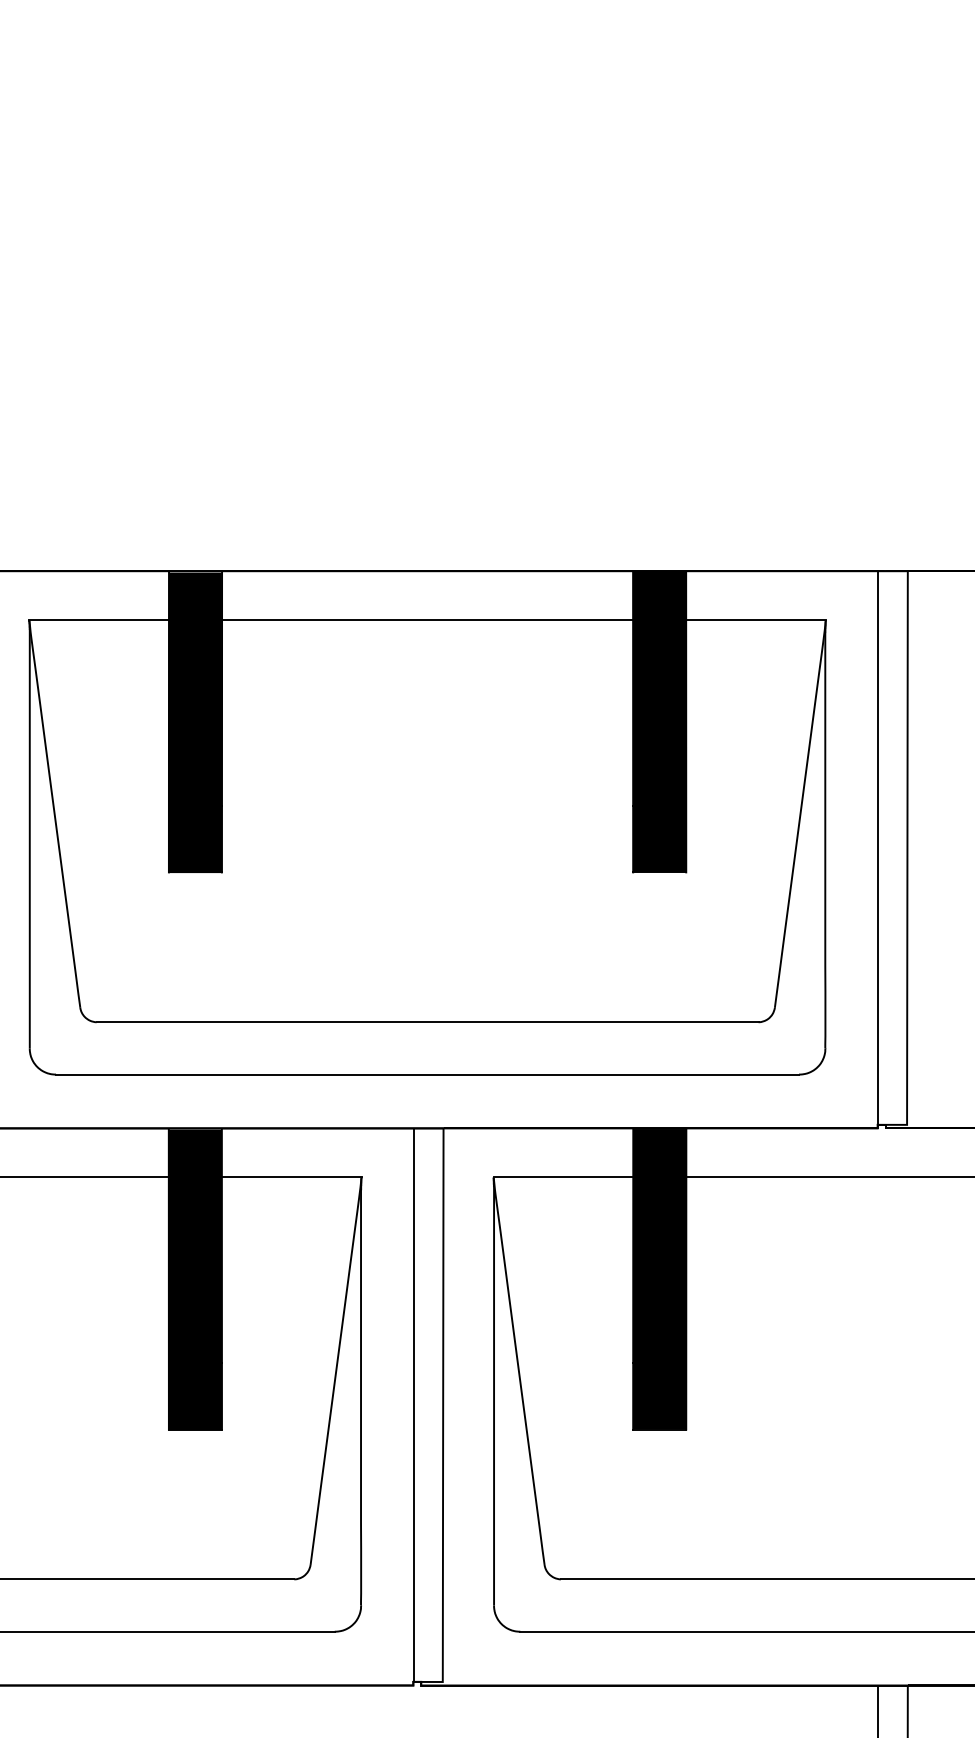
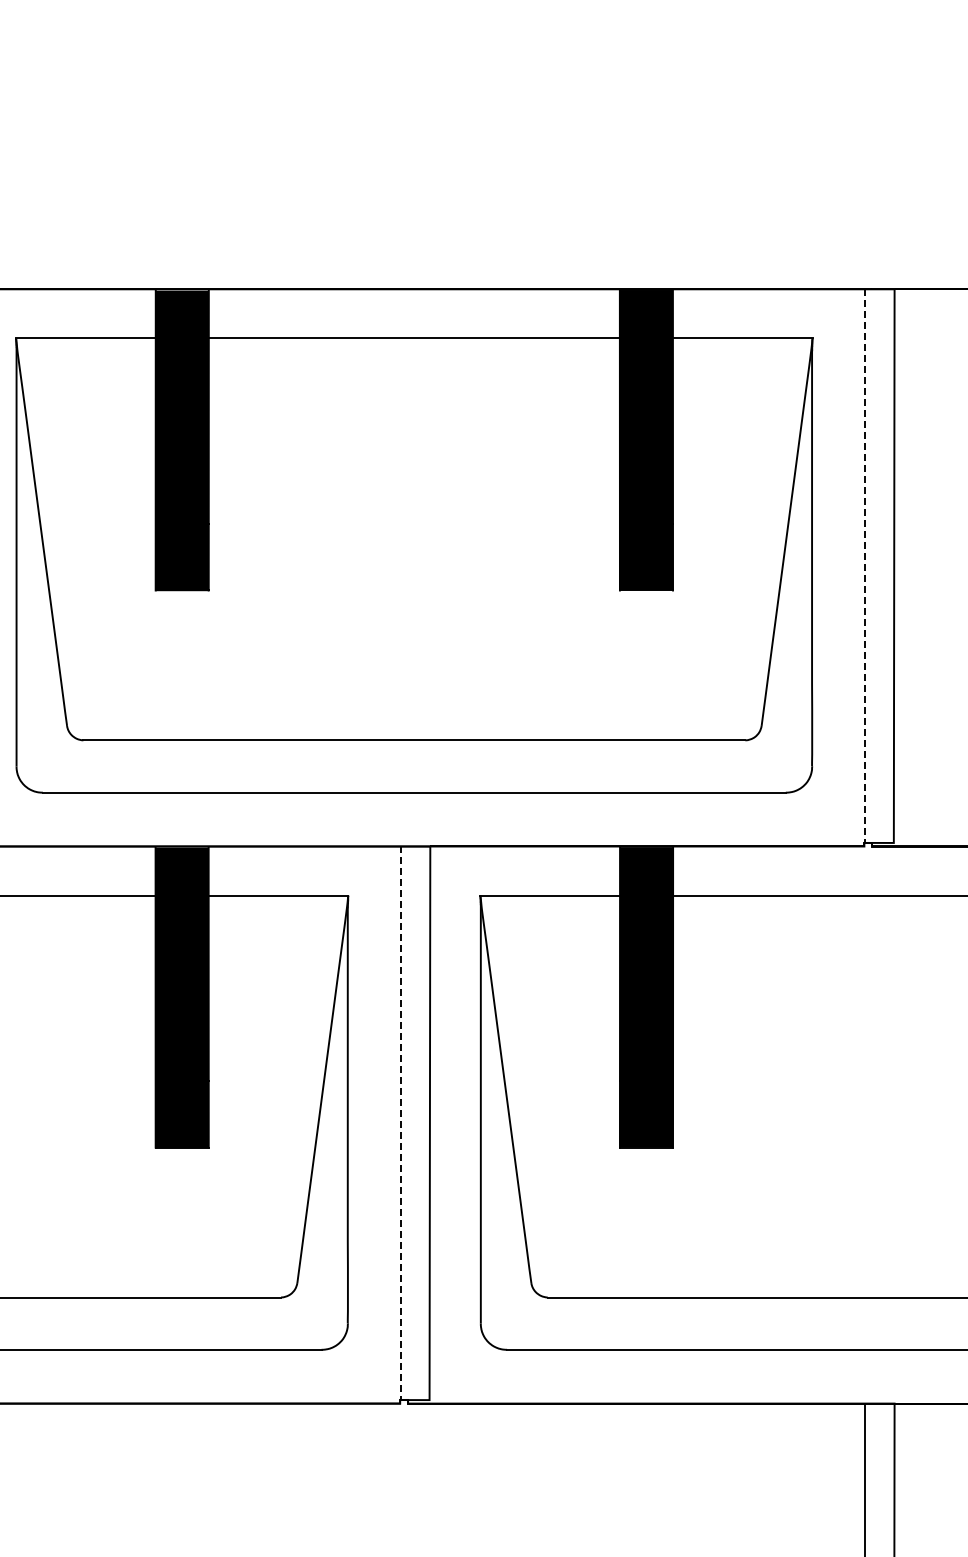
line: (878, 848) -> (865, 566), solid -> dashed
line: (414, 1405) -> (401, 1123), solid -> dashed

